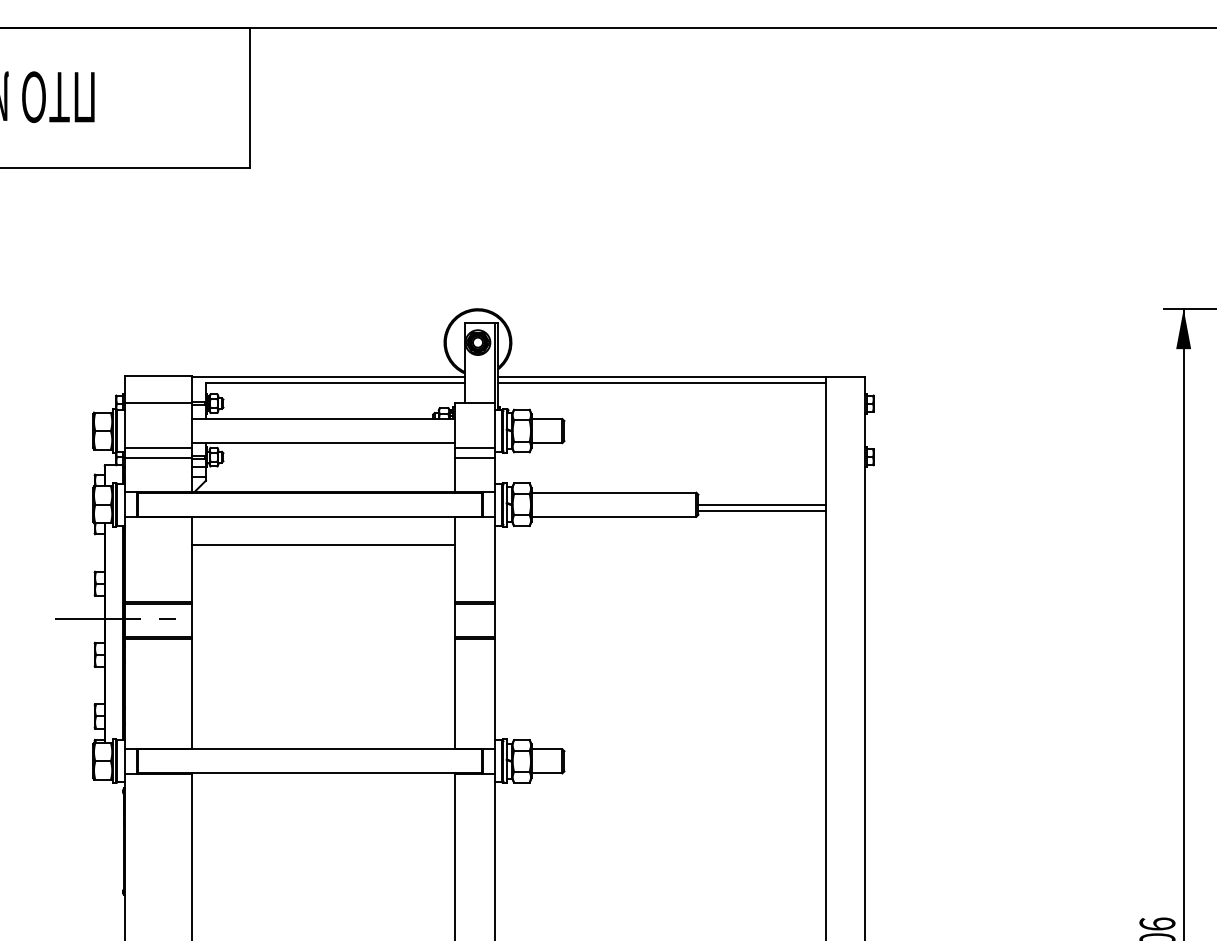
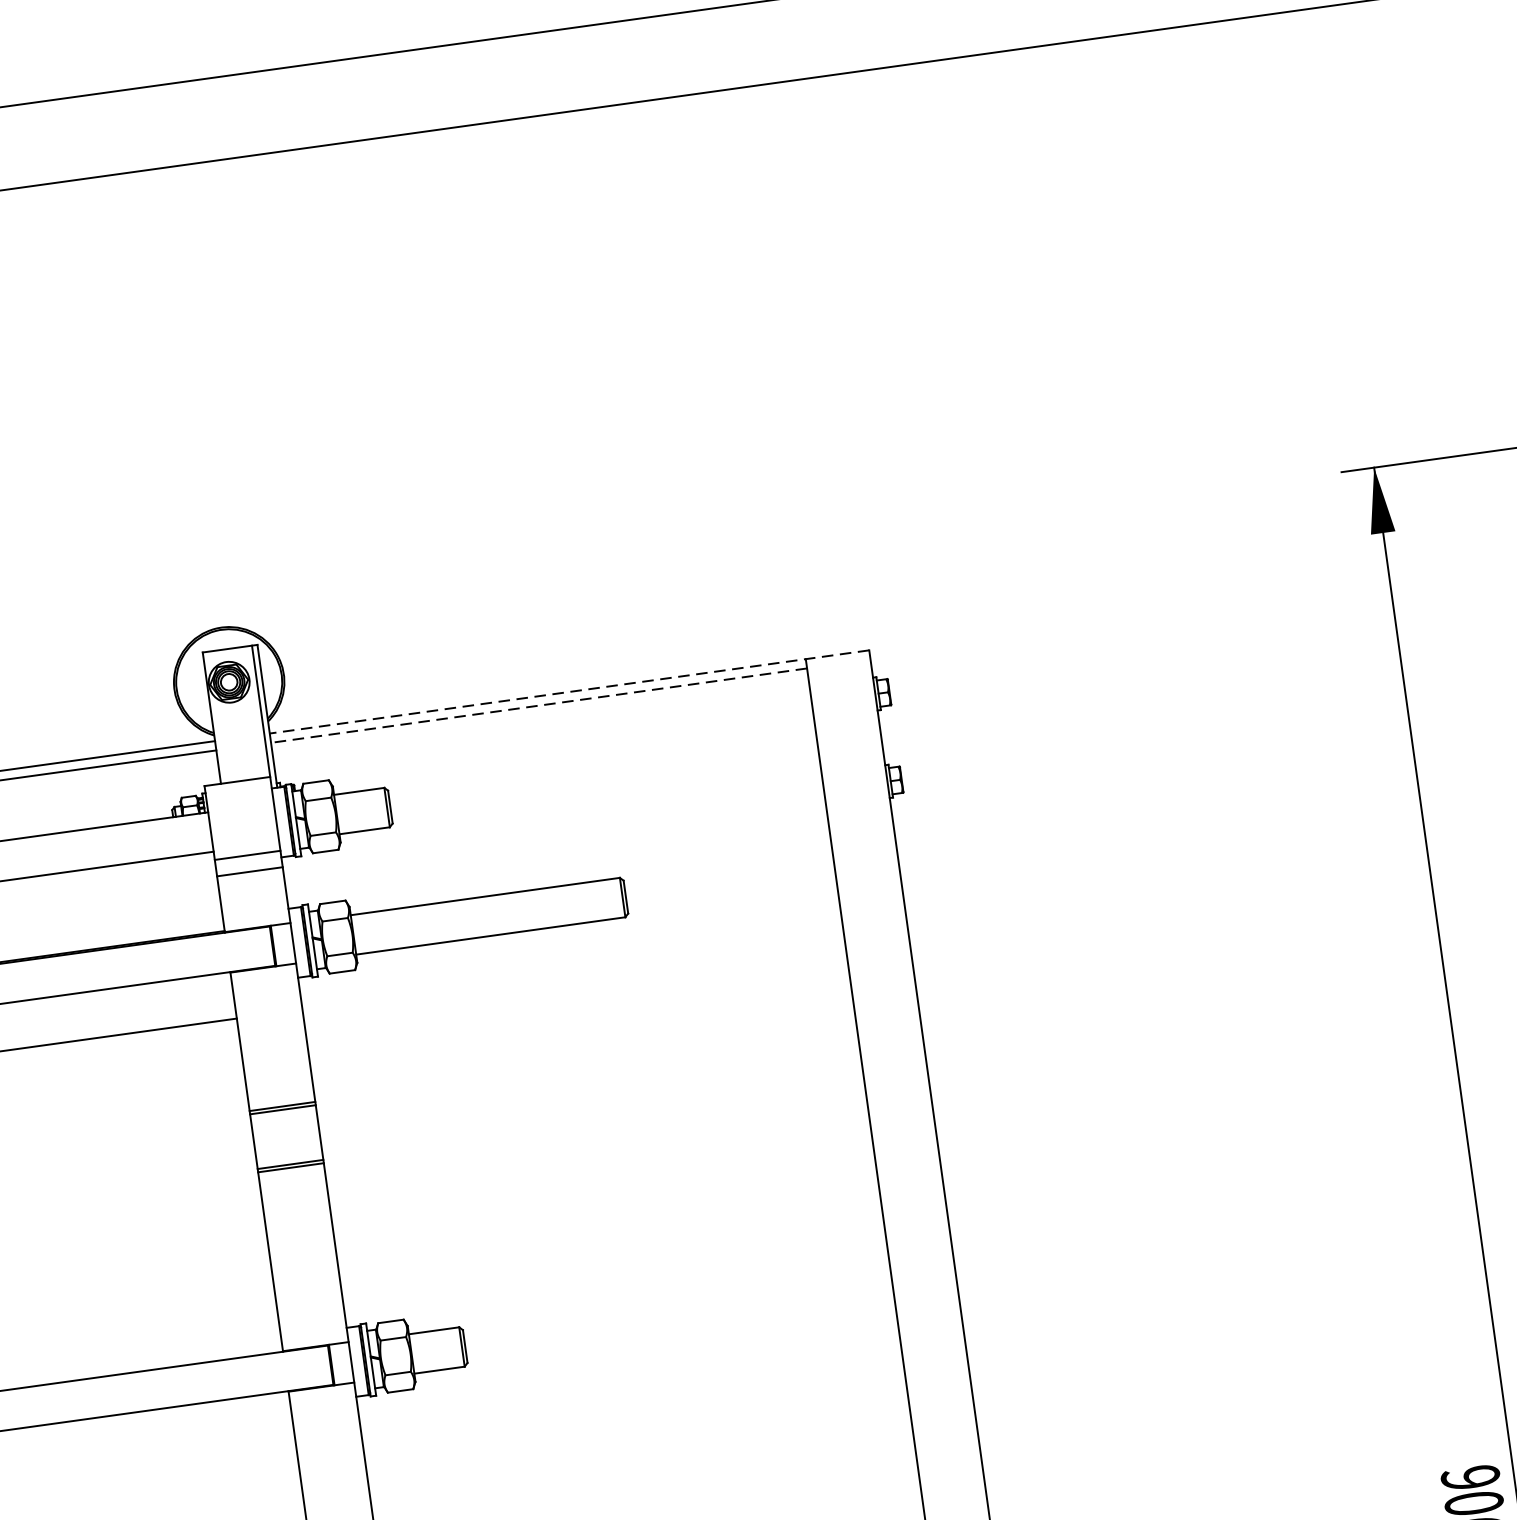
line: (681, 376) -> (569, 691), solid -> dashed
line: (661, 382) -> (537, 705), solid -> dashed
line: (762, 505) -> (730, 883), removed
line: (762, 510) -> (731, 891), removed

